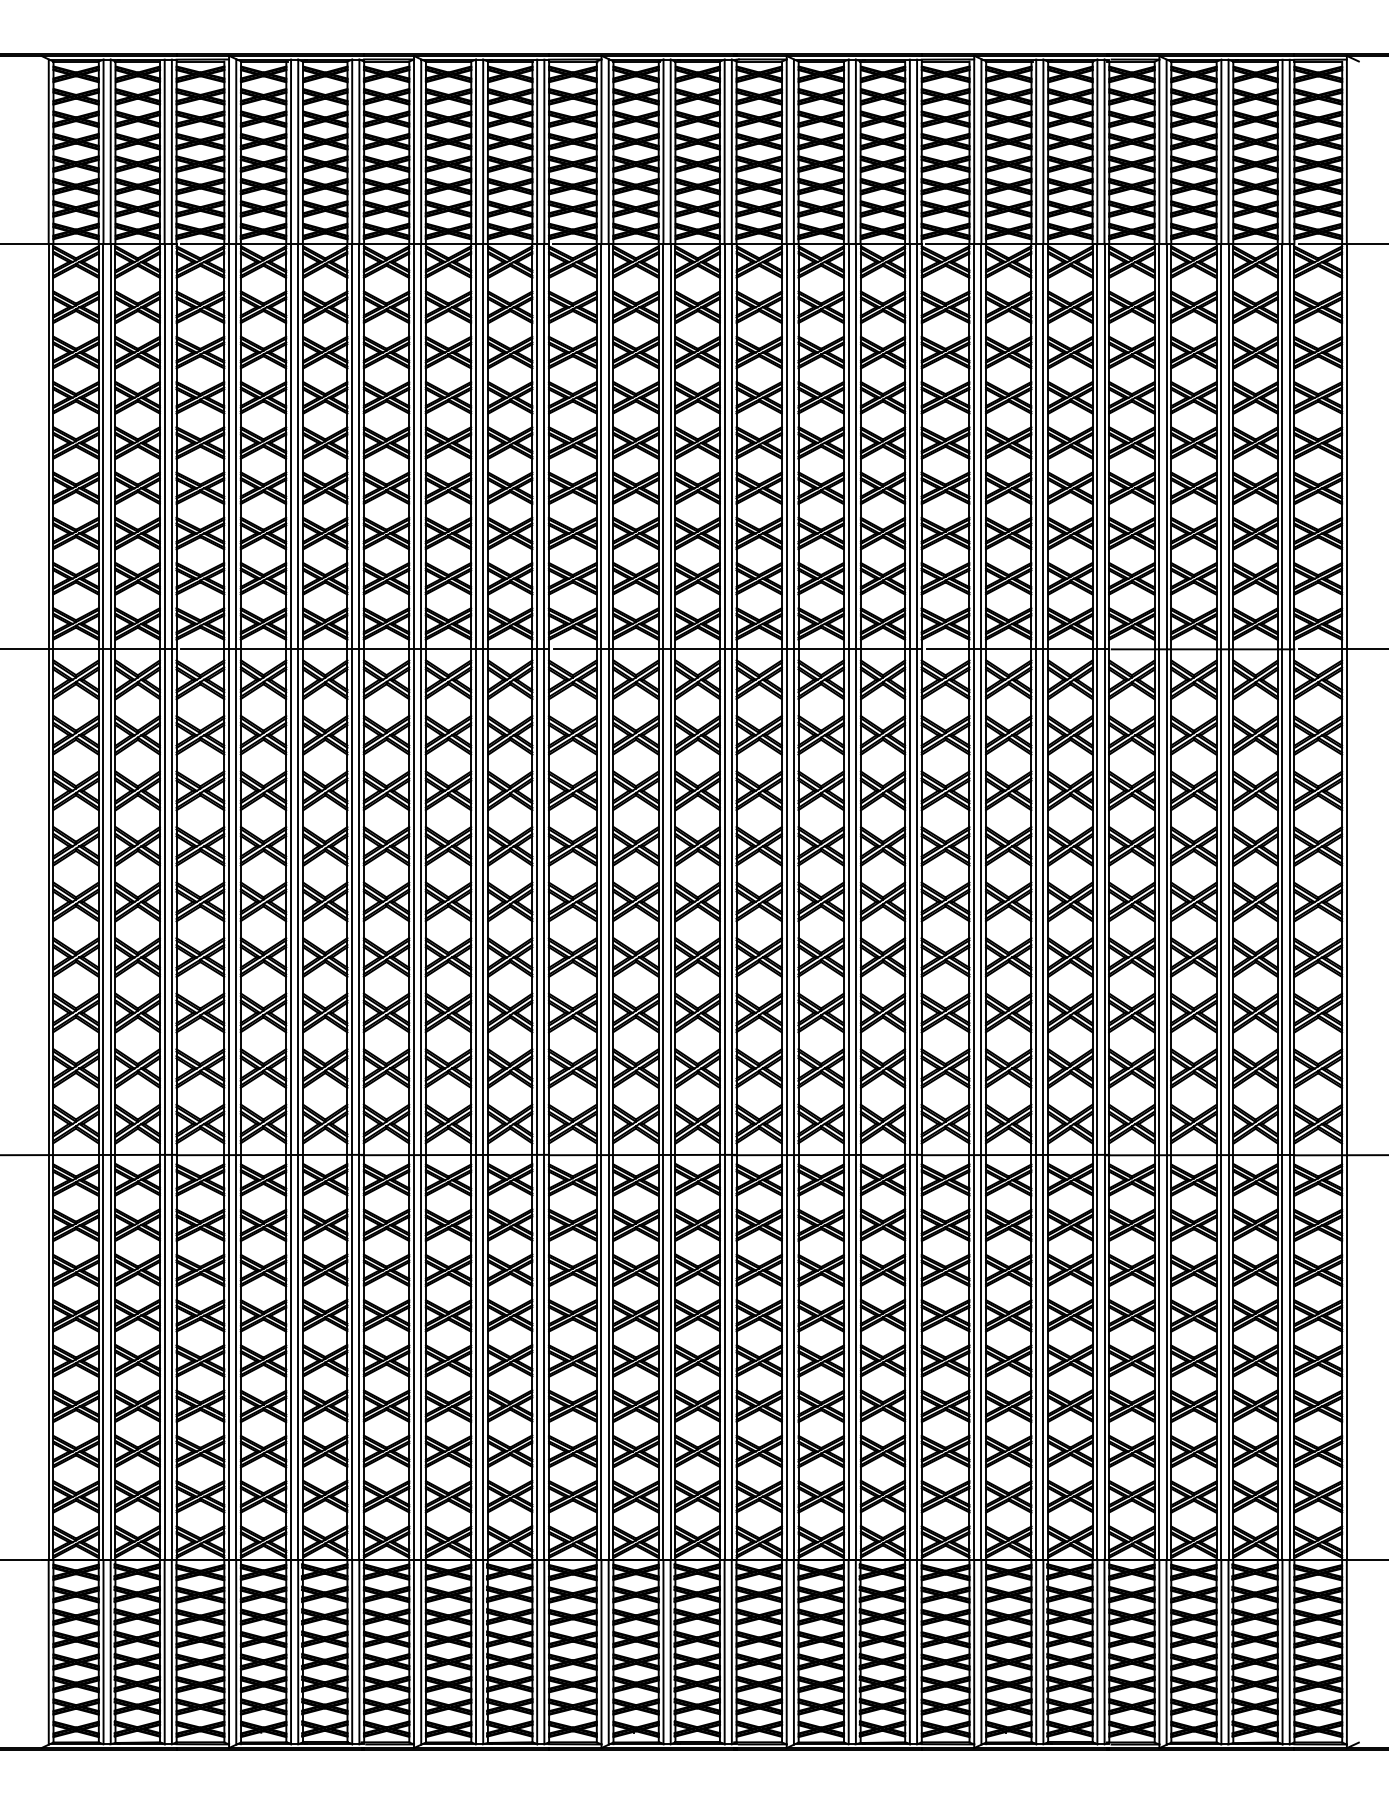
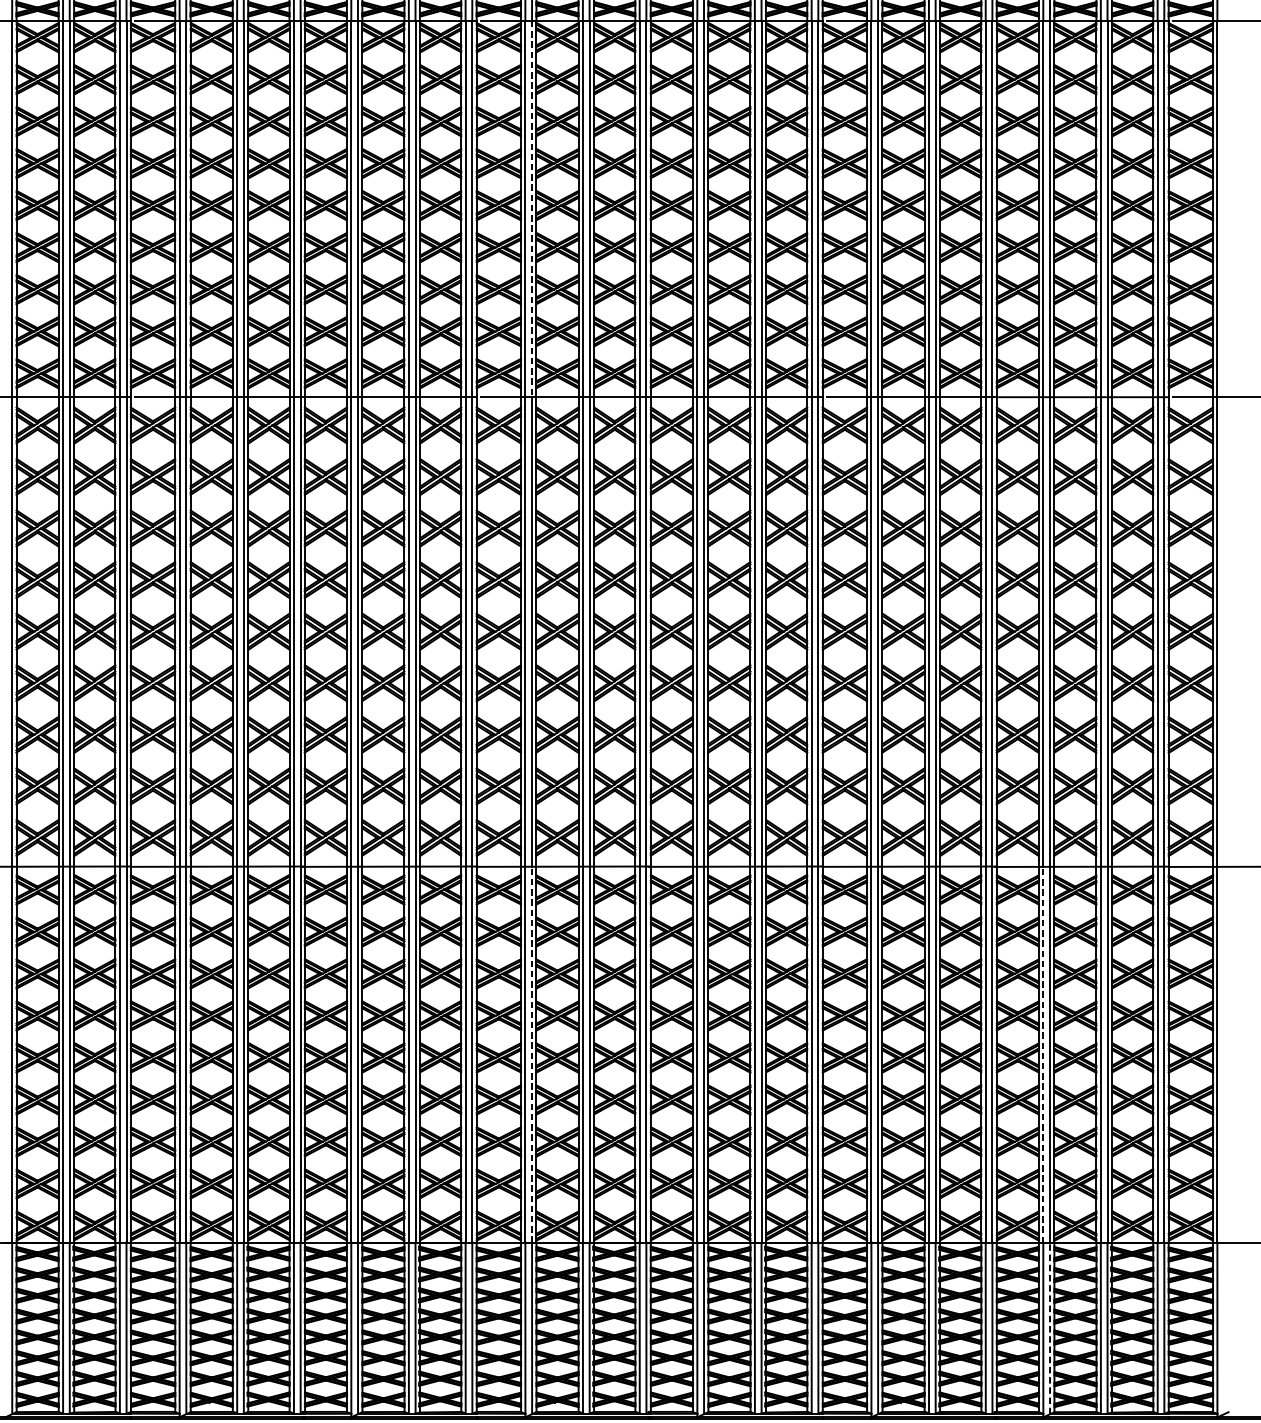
line: (608, 446) -> (531, 208), solid -> dashed
line: (608, 1357) -> (531, 1054), solid -> dashed
line: (1159, 1357) -> (1043, 1054), solid -> dashed
line: (1166, 1651) -> (1049, 1327), solid -> dashed

